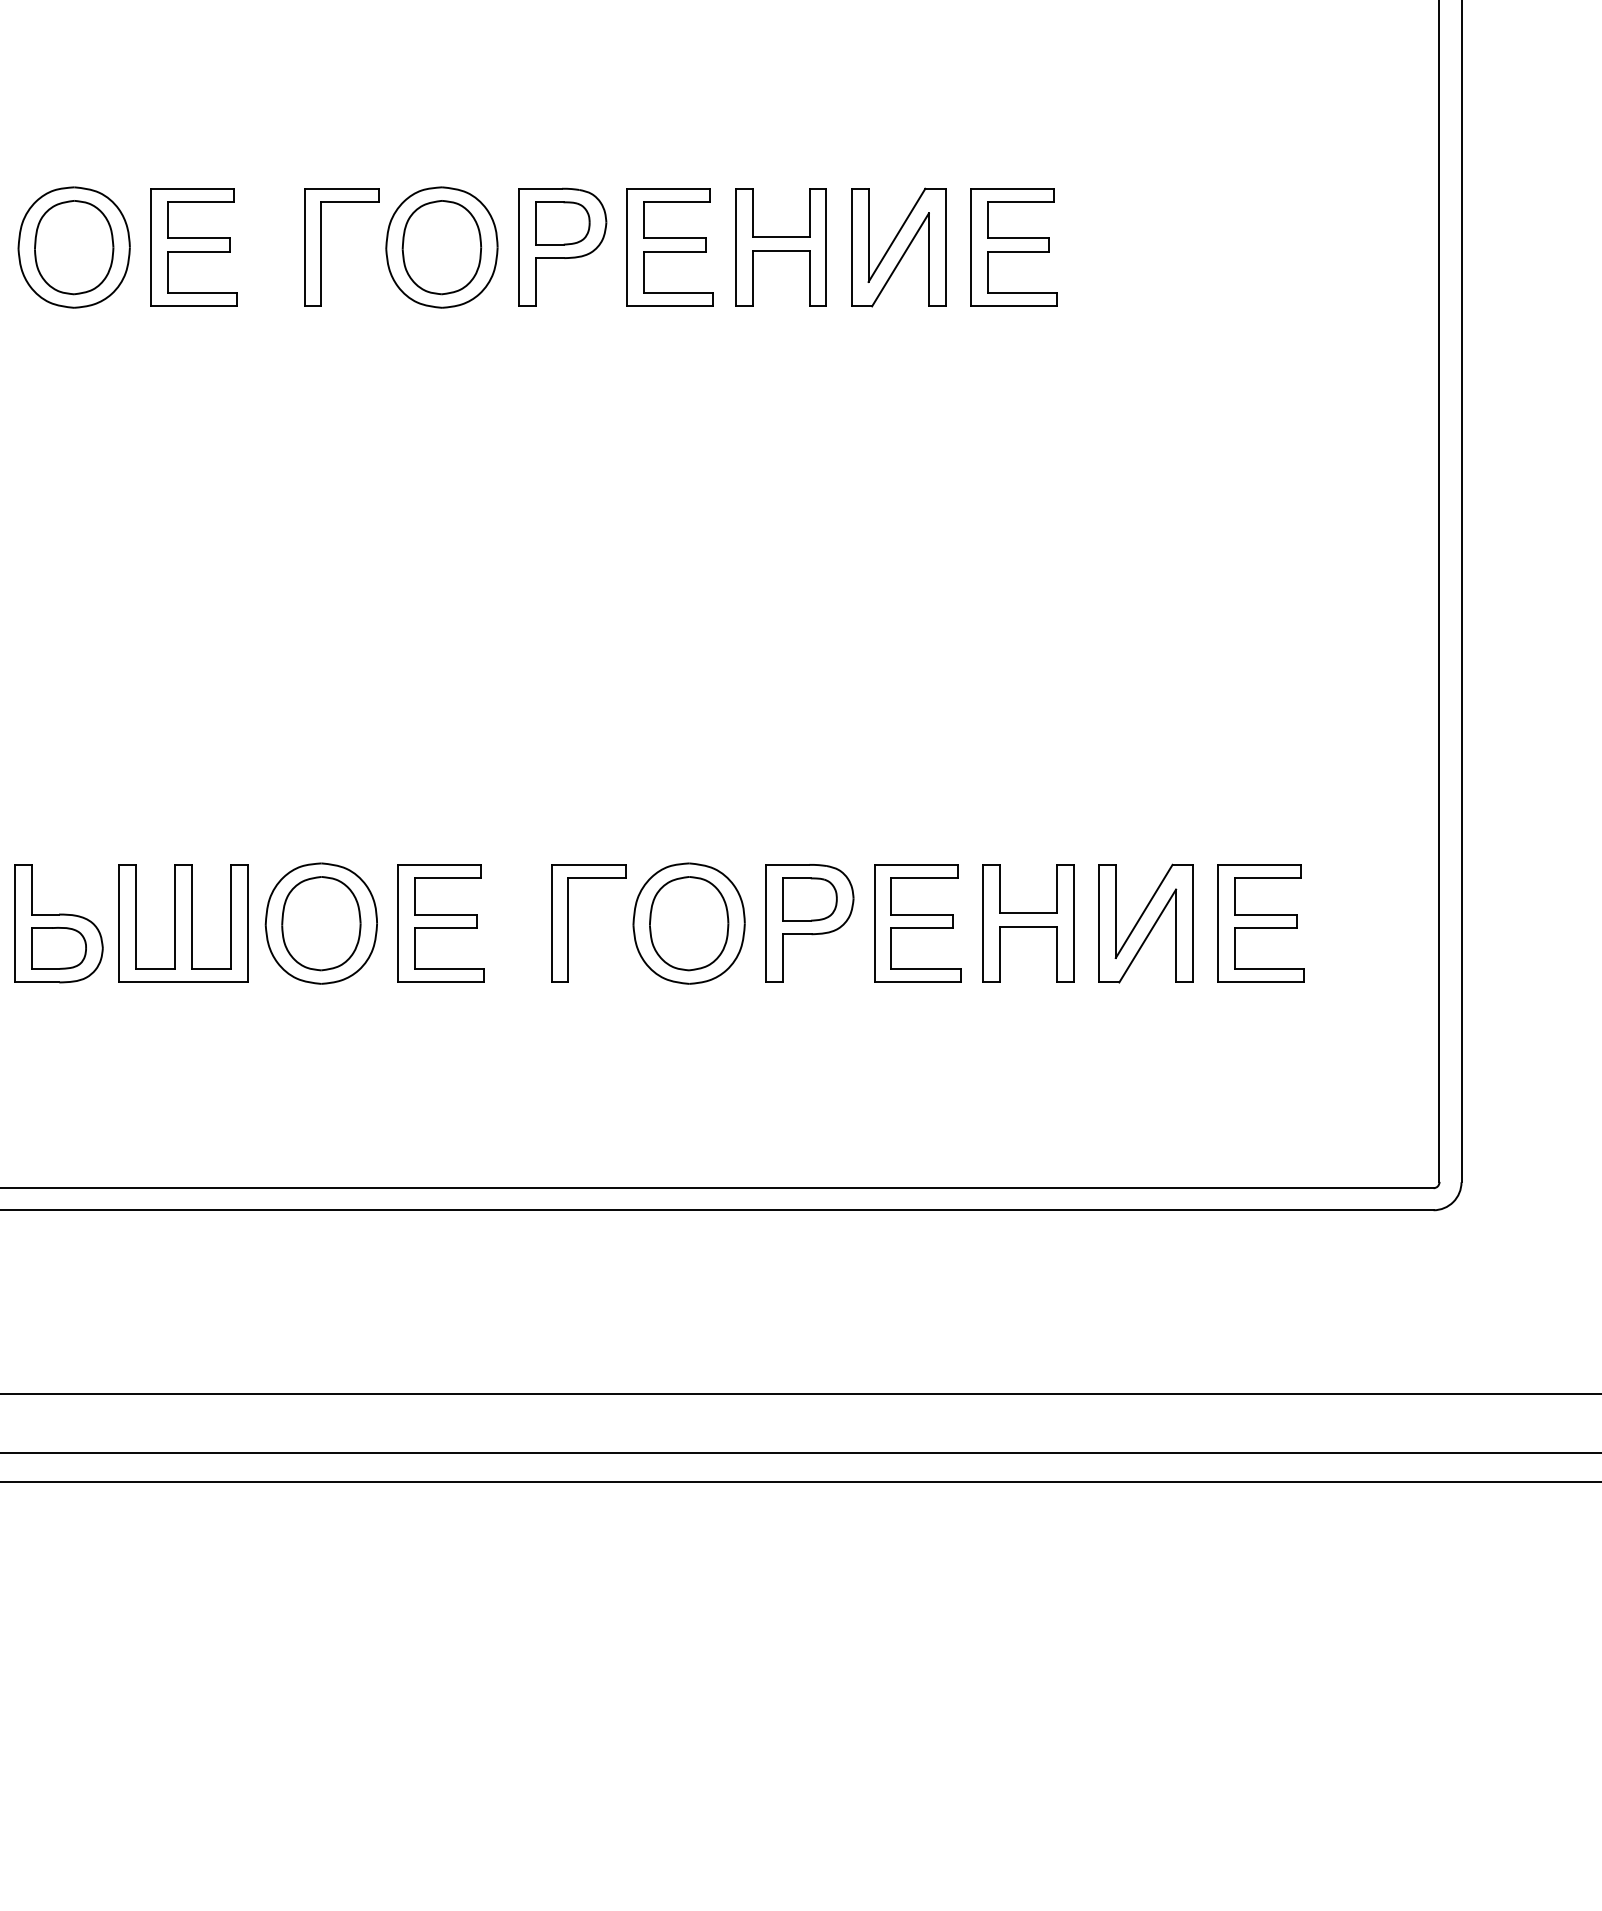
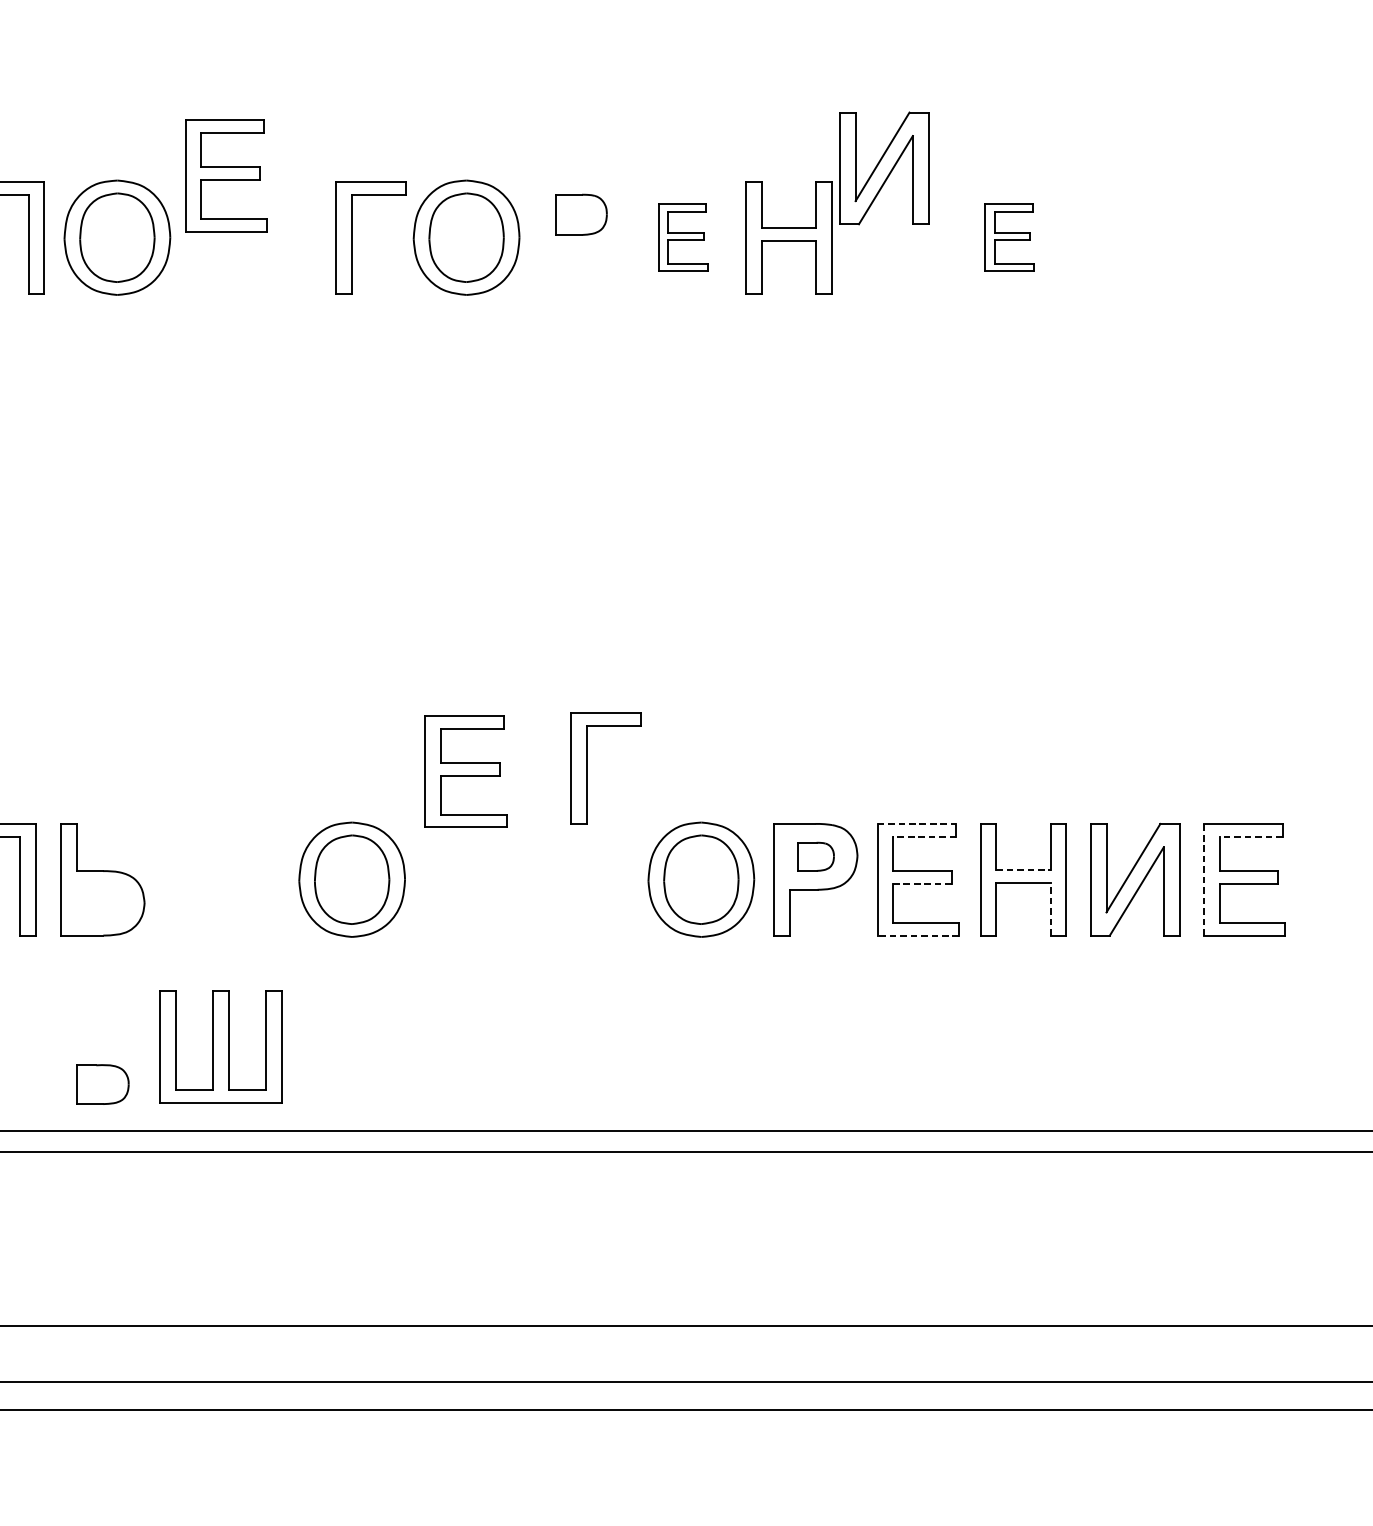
part: (562, 246) -> (581, 236), removed
part: (193, 247) -> (225, 175), moved
part: (669, 247) -> (682, 237), size x0.6
part: (898, 247) -> (884, 168), moved
part: (1013, 247) -> (1009, 237), size x0.6
line: (916, 864) -> (917, 823), solid -> dashed
line: (923, 878) -> (923, 836), solid -> dashed
line: (1267, 878) -> (1250, 836), solid -> dashed
part: (809, 899) -> (815, 856), size x0.7
line: (1028, 913) -> (1023, 870), solid -> dashed
part: (183, 923) -> (221, 1046), moved
part: (440, 923) -> (465, 771), moved
part: (568, 923) -> (586, 768), moved
line: (1218, 923) -> (1204, 879), solid -> dashed
line: (922, 928) -> (922, 884), solid -> dashed
part: (58, 948) -> (102, 1084), moved
line: (1057, 954) -> (1051, 909), solid -> dashed
line: (917, 982) -> (918, 935), solid -> dashed

